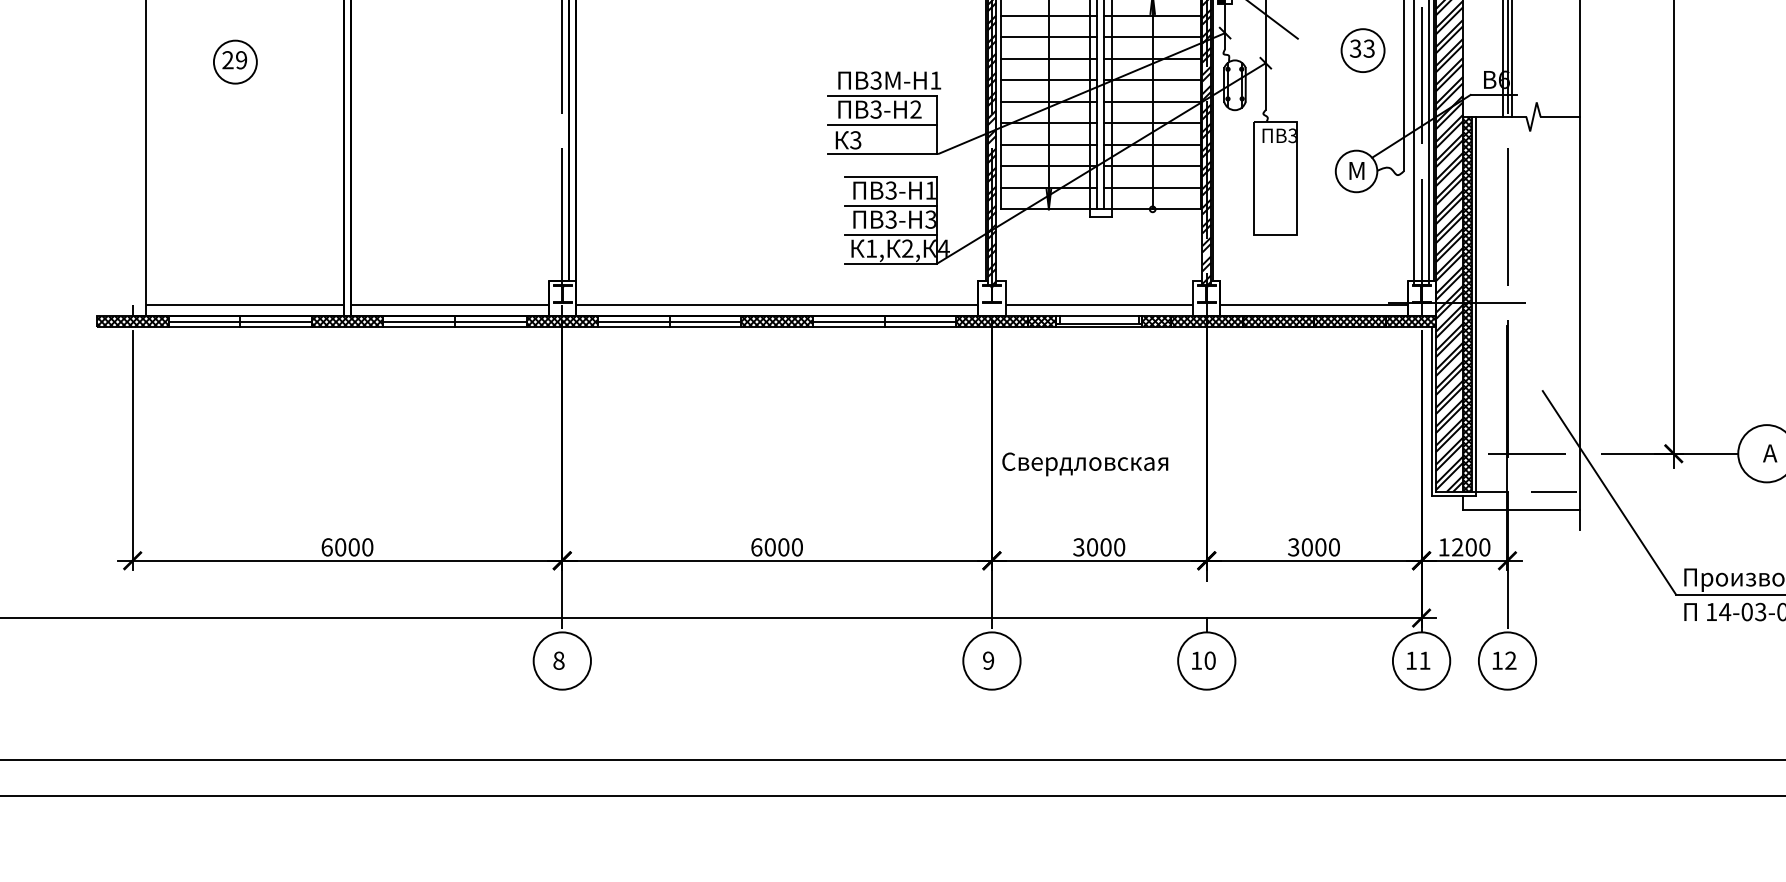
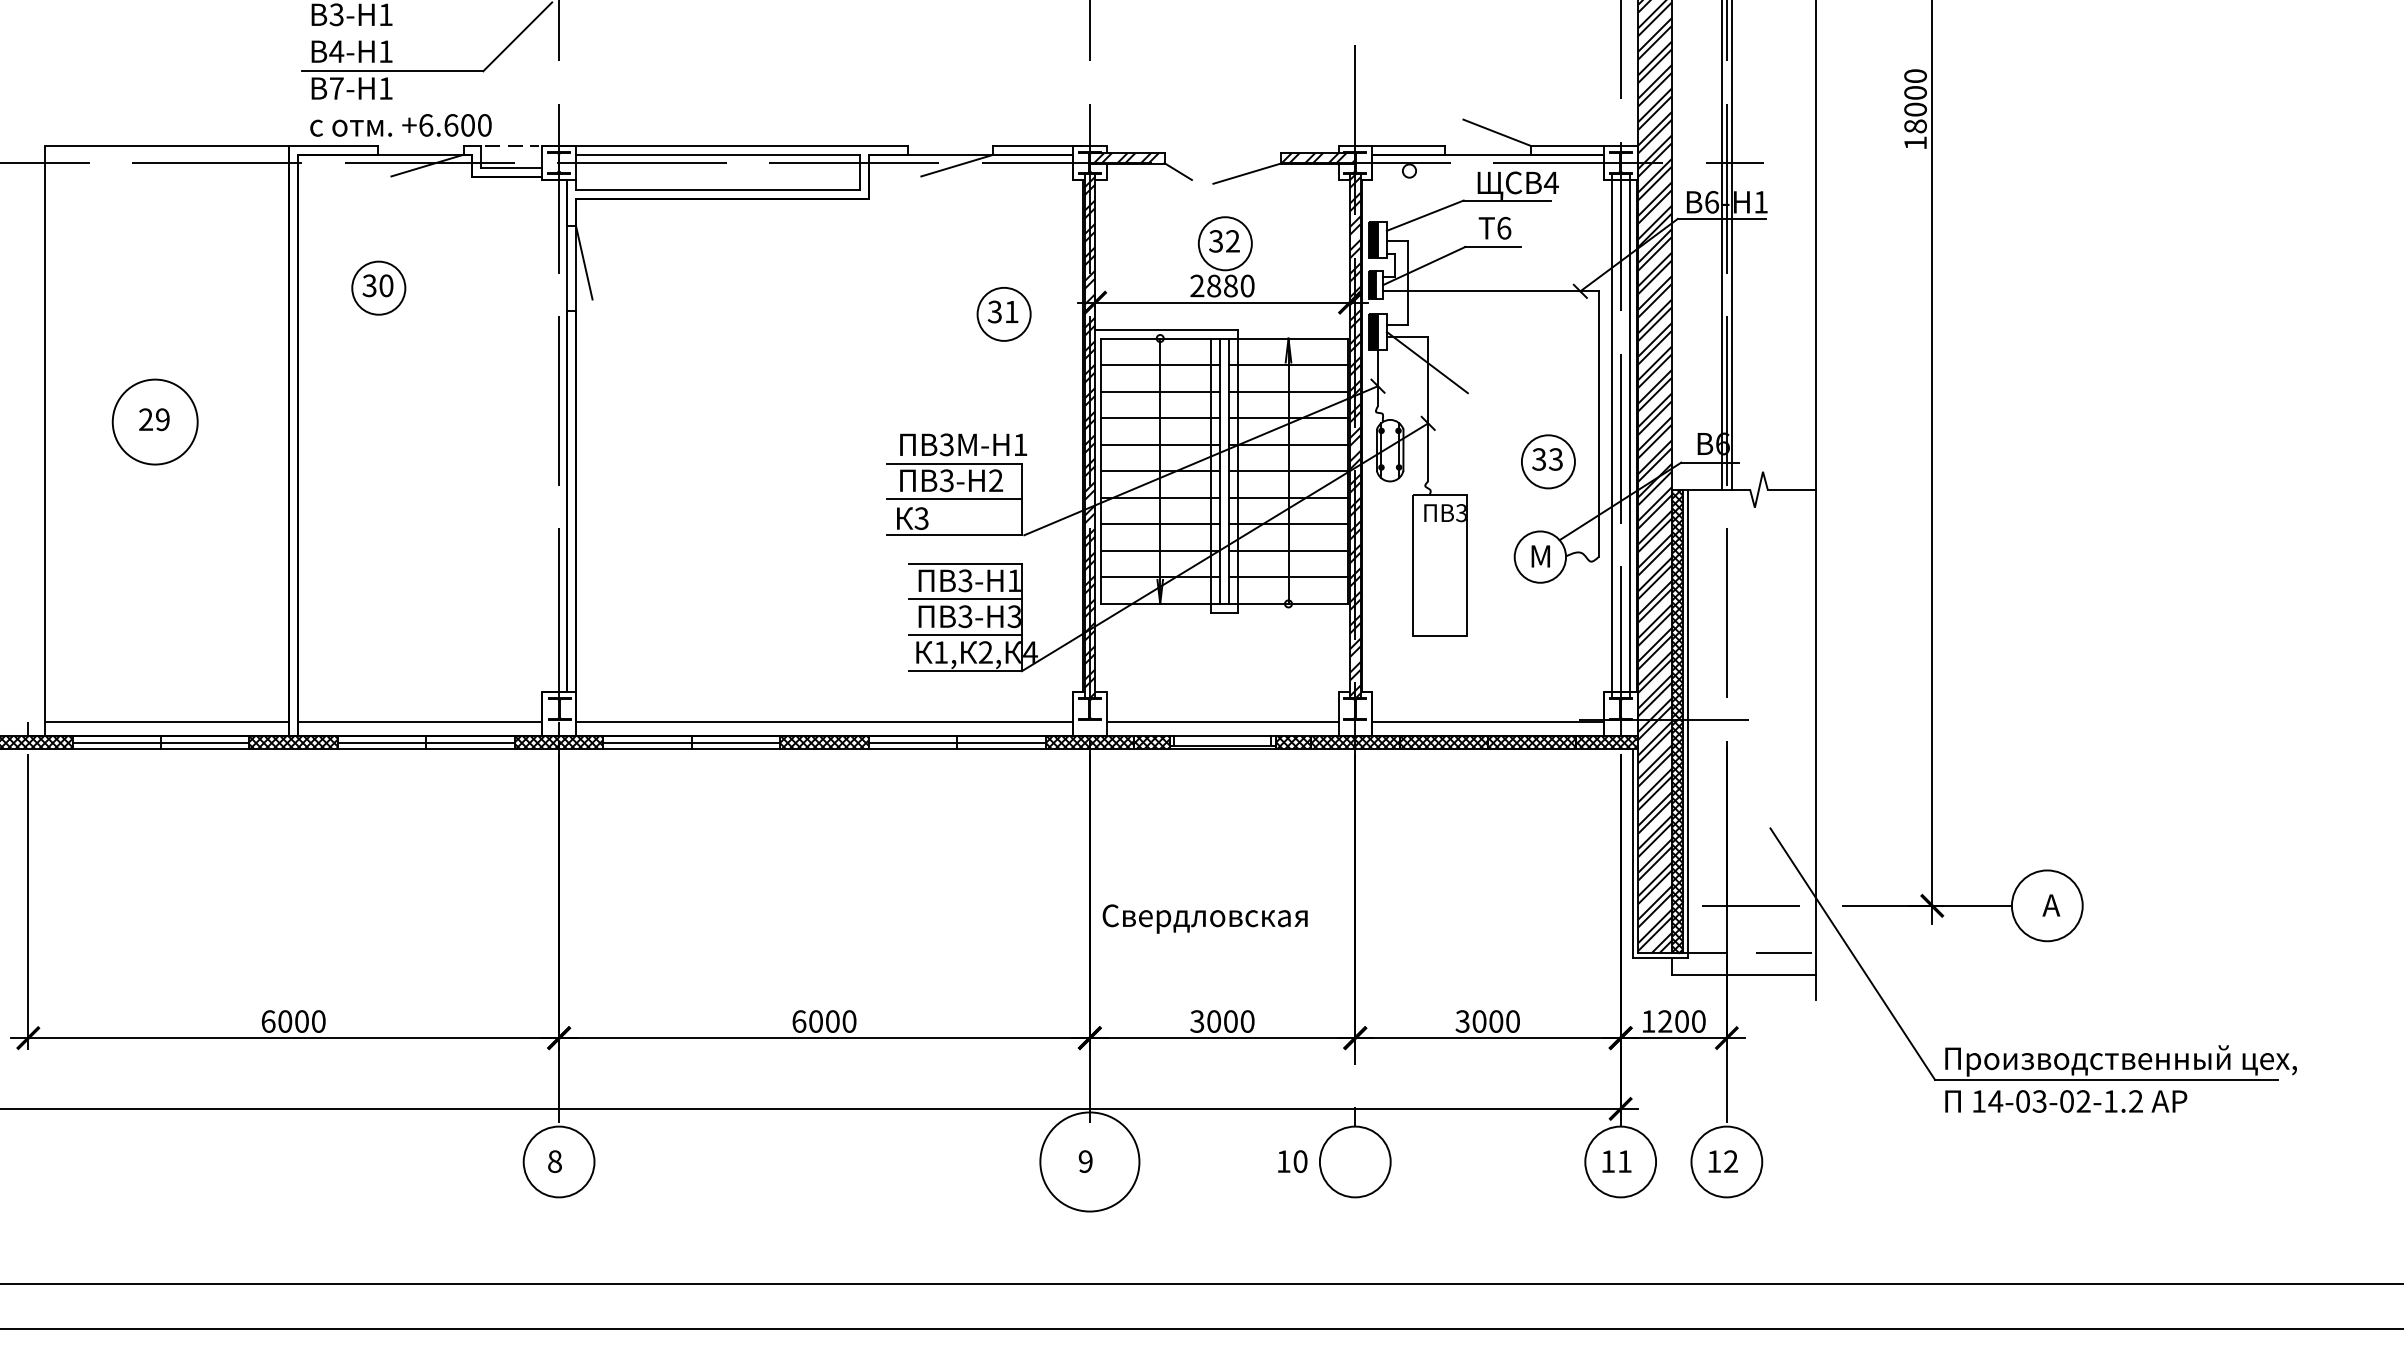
part: (1363, 50) -> (1548, 461), moved
circle: (234, 61) -> (154, 421), size x1.6
circle: (991, 660) -> (1089, 1161), size x1.4
text: (1203, 660) -> (1292, 1161), moved

